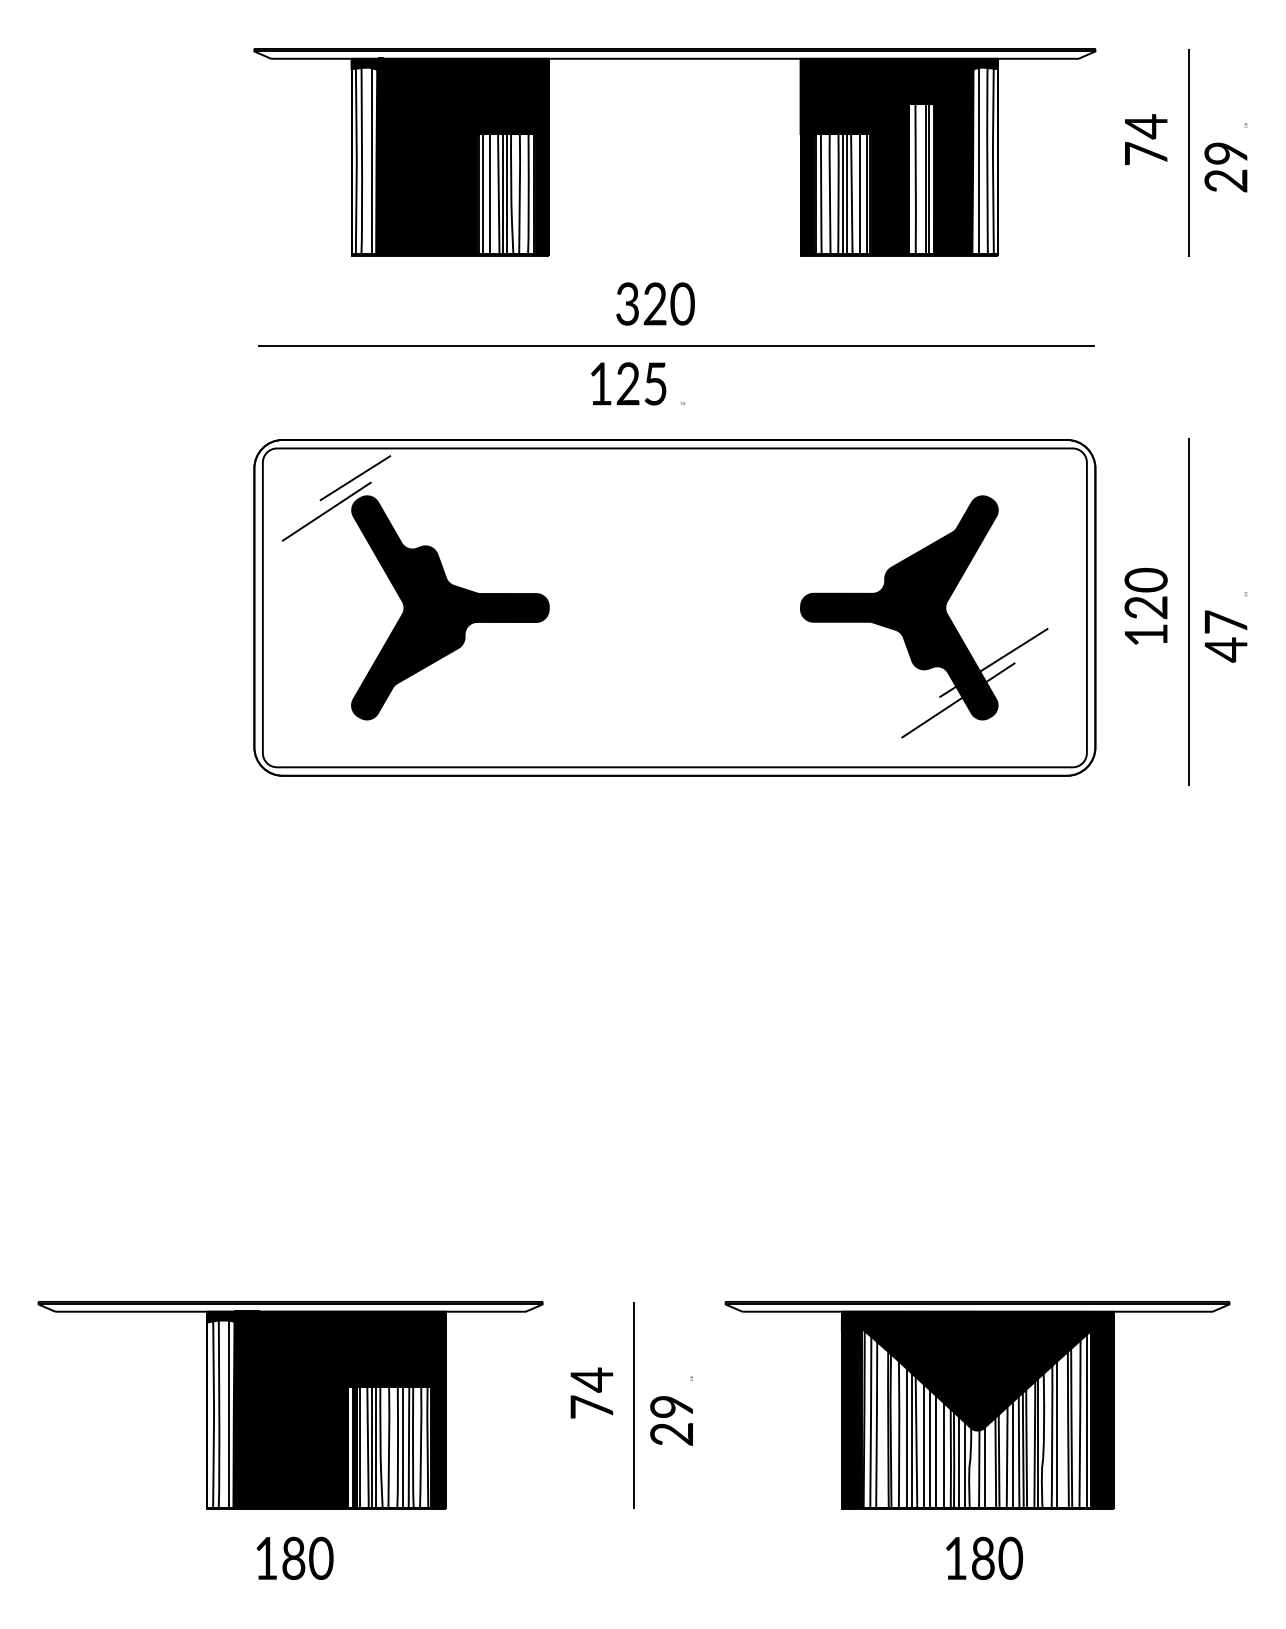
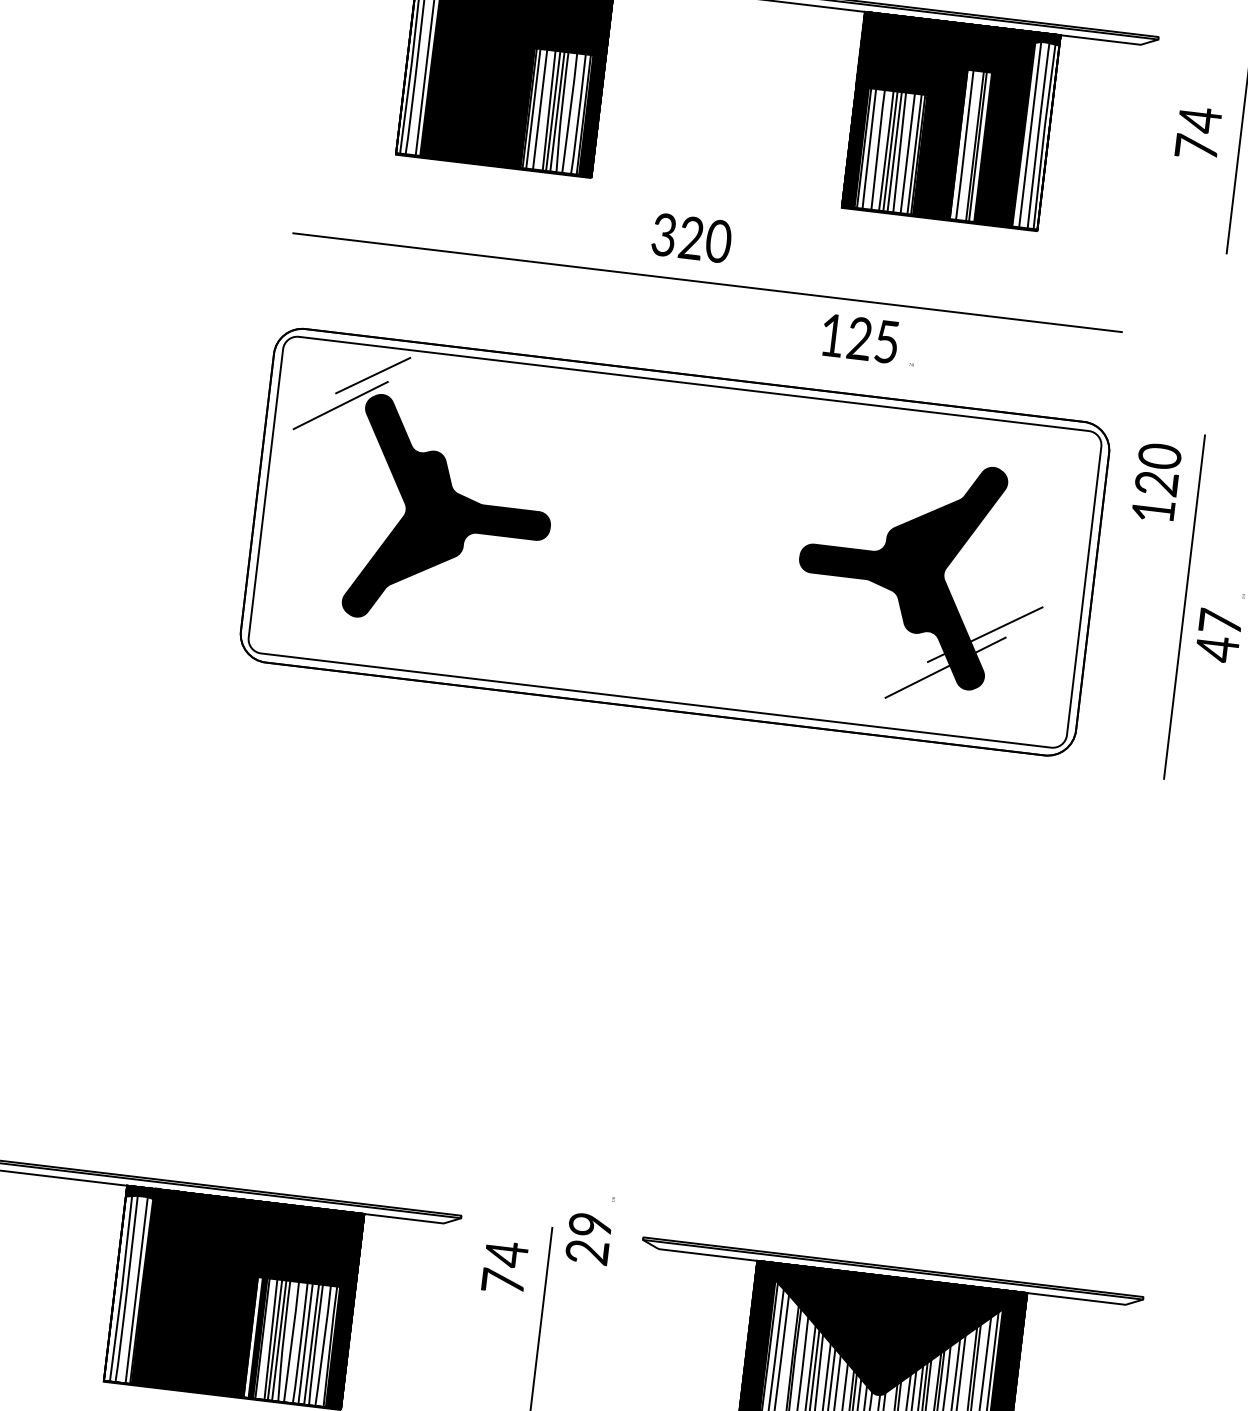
text: (638, 383) -> (870, 339), moved
text: (1145, 606) -> (1156, 482), moved
text: (591, 1392) -> (504, 1266), moved
text: (671, 1410) -> (589, 1228), moved

